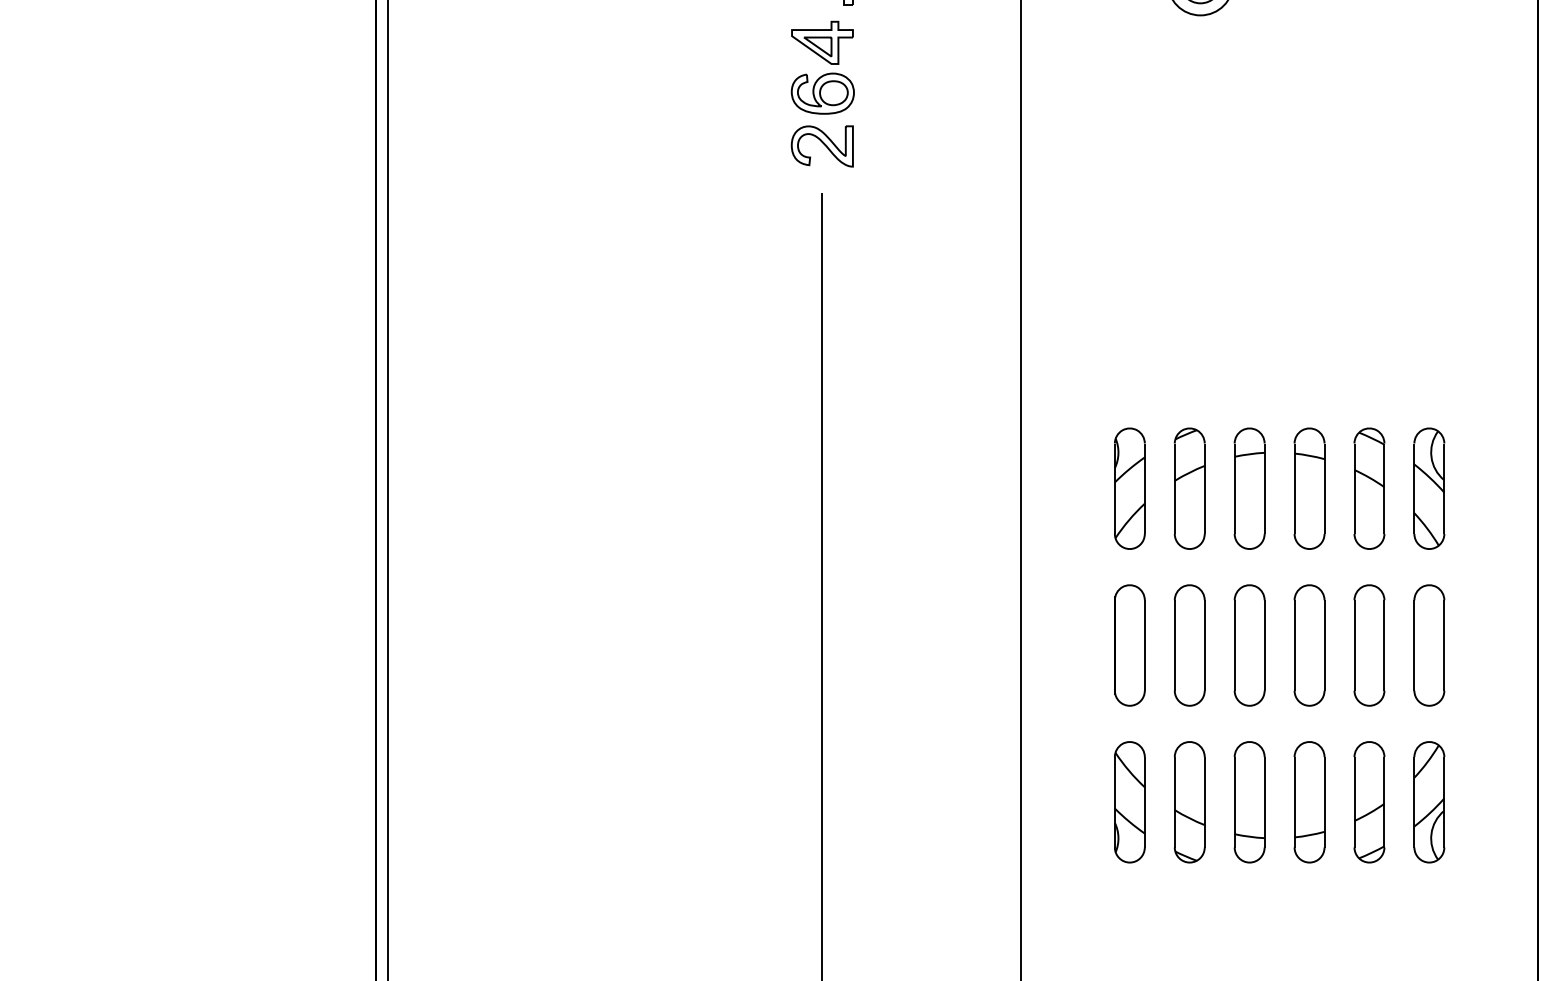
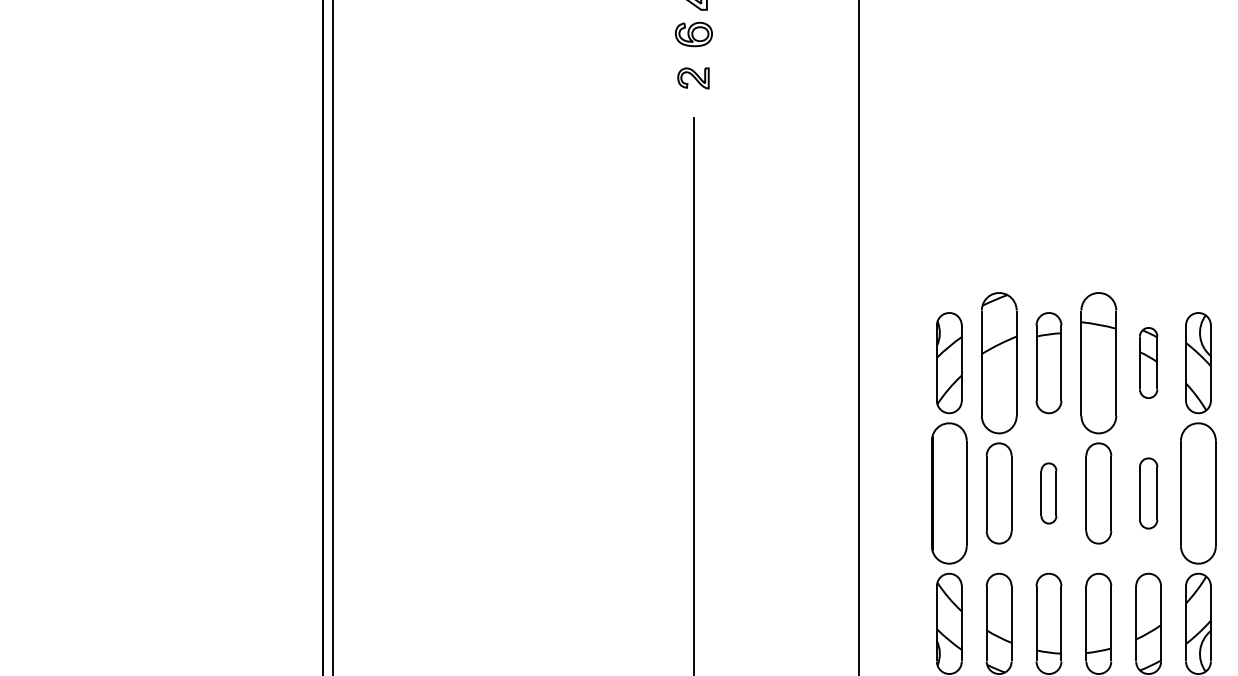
part: (822, 93) -> (693, 34), size x0.7
part: (821, 146) -> (692, 78), size x0.6
part: (1189, 488) -> (998, 362), size x1.4
part: (1309, 488) -> (1098, 362), size x1.4
part: (1369, 488) -> (1148, 362), size x0.7
part: (1129, 645) -> (949, 493), size x1.4
part: (1249, 645) -> (1048, 493), size x0.6
part: (1369, 645) -> (1148, 493), size x0.7
part: (1429, 645) -> (1198, 493), size x1.4

